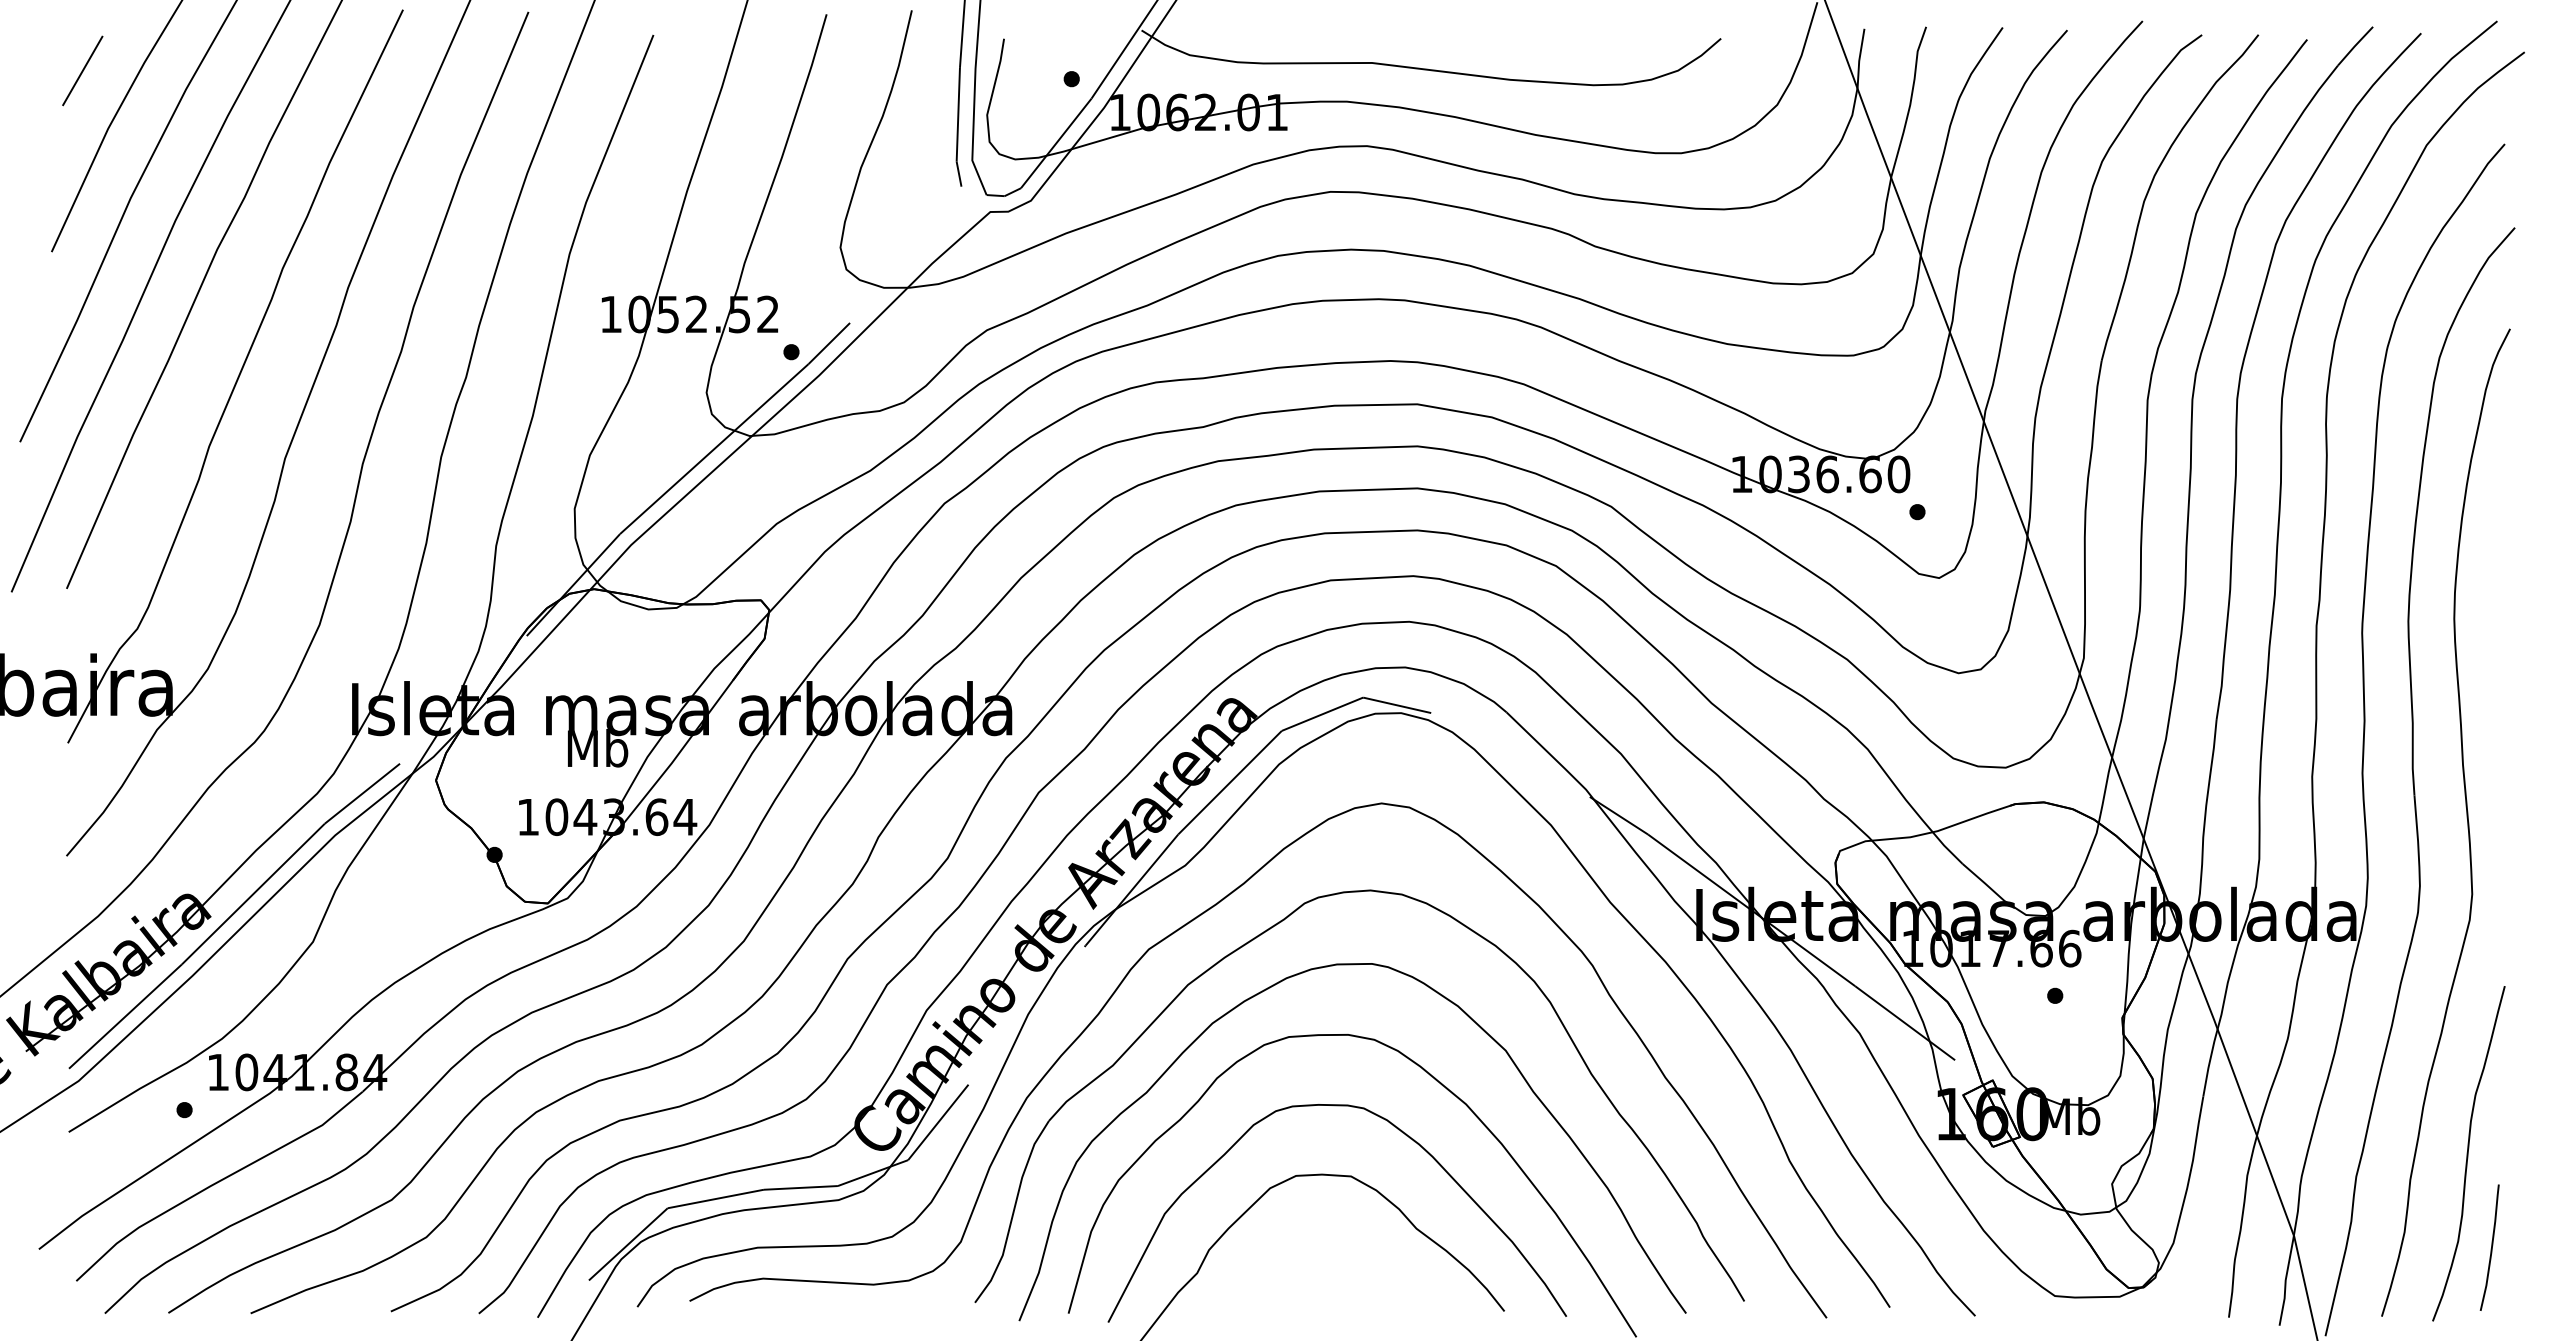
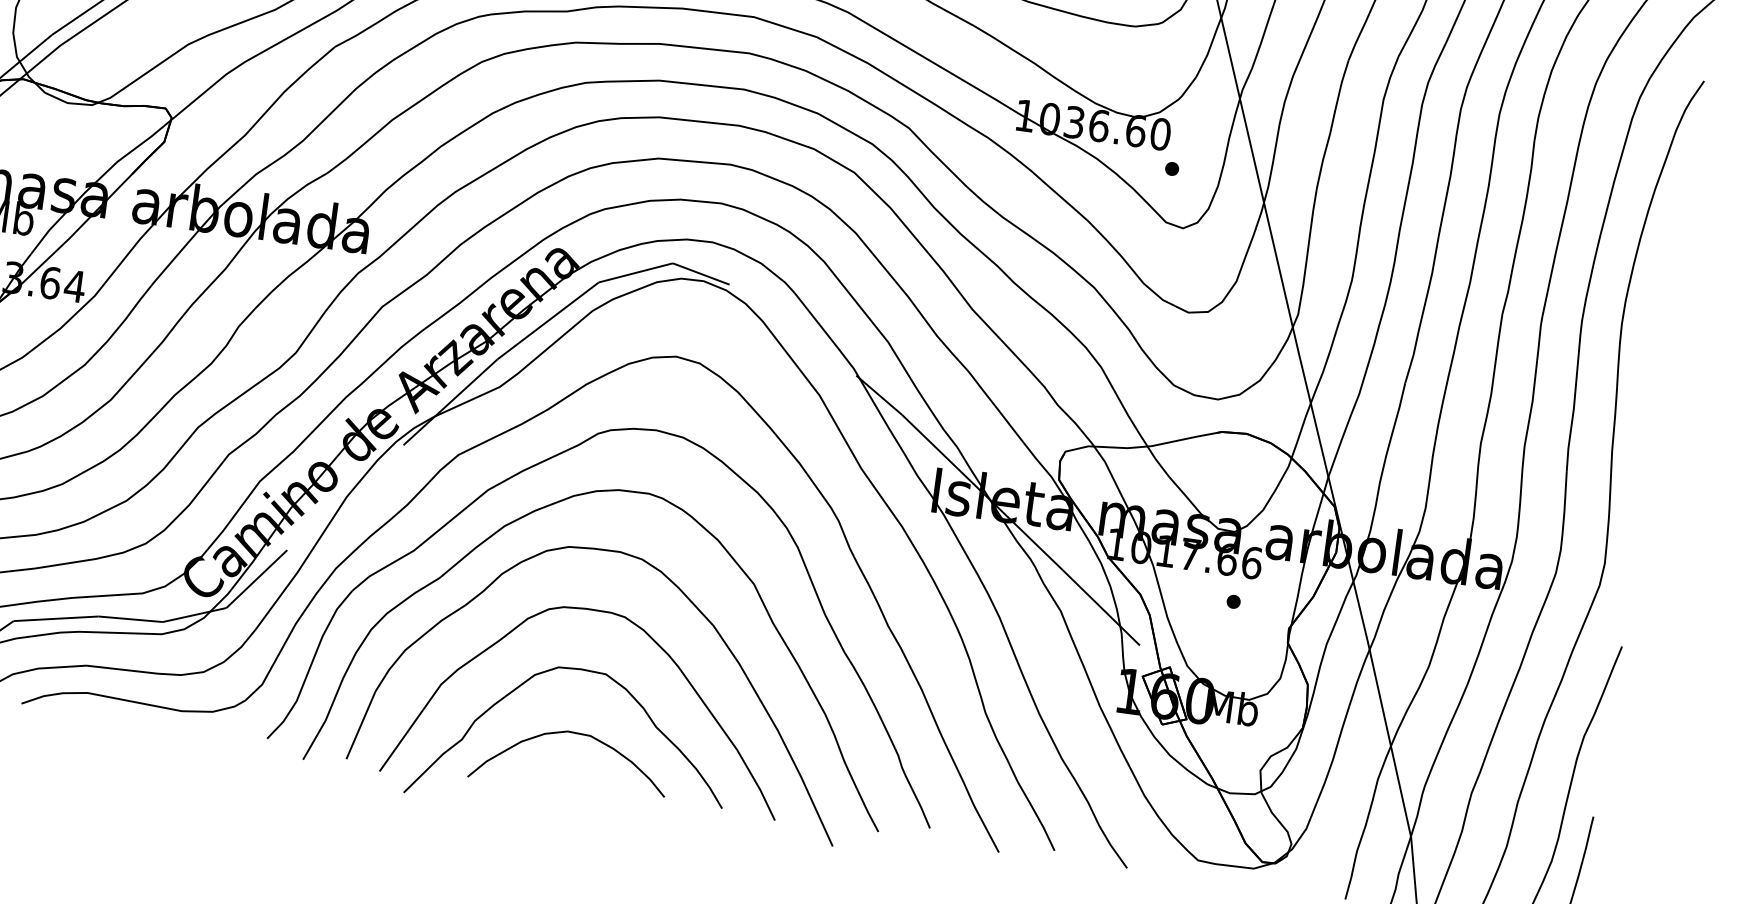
curve: (1327, 1249) -> (577, 734), added

